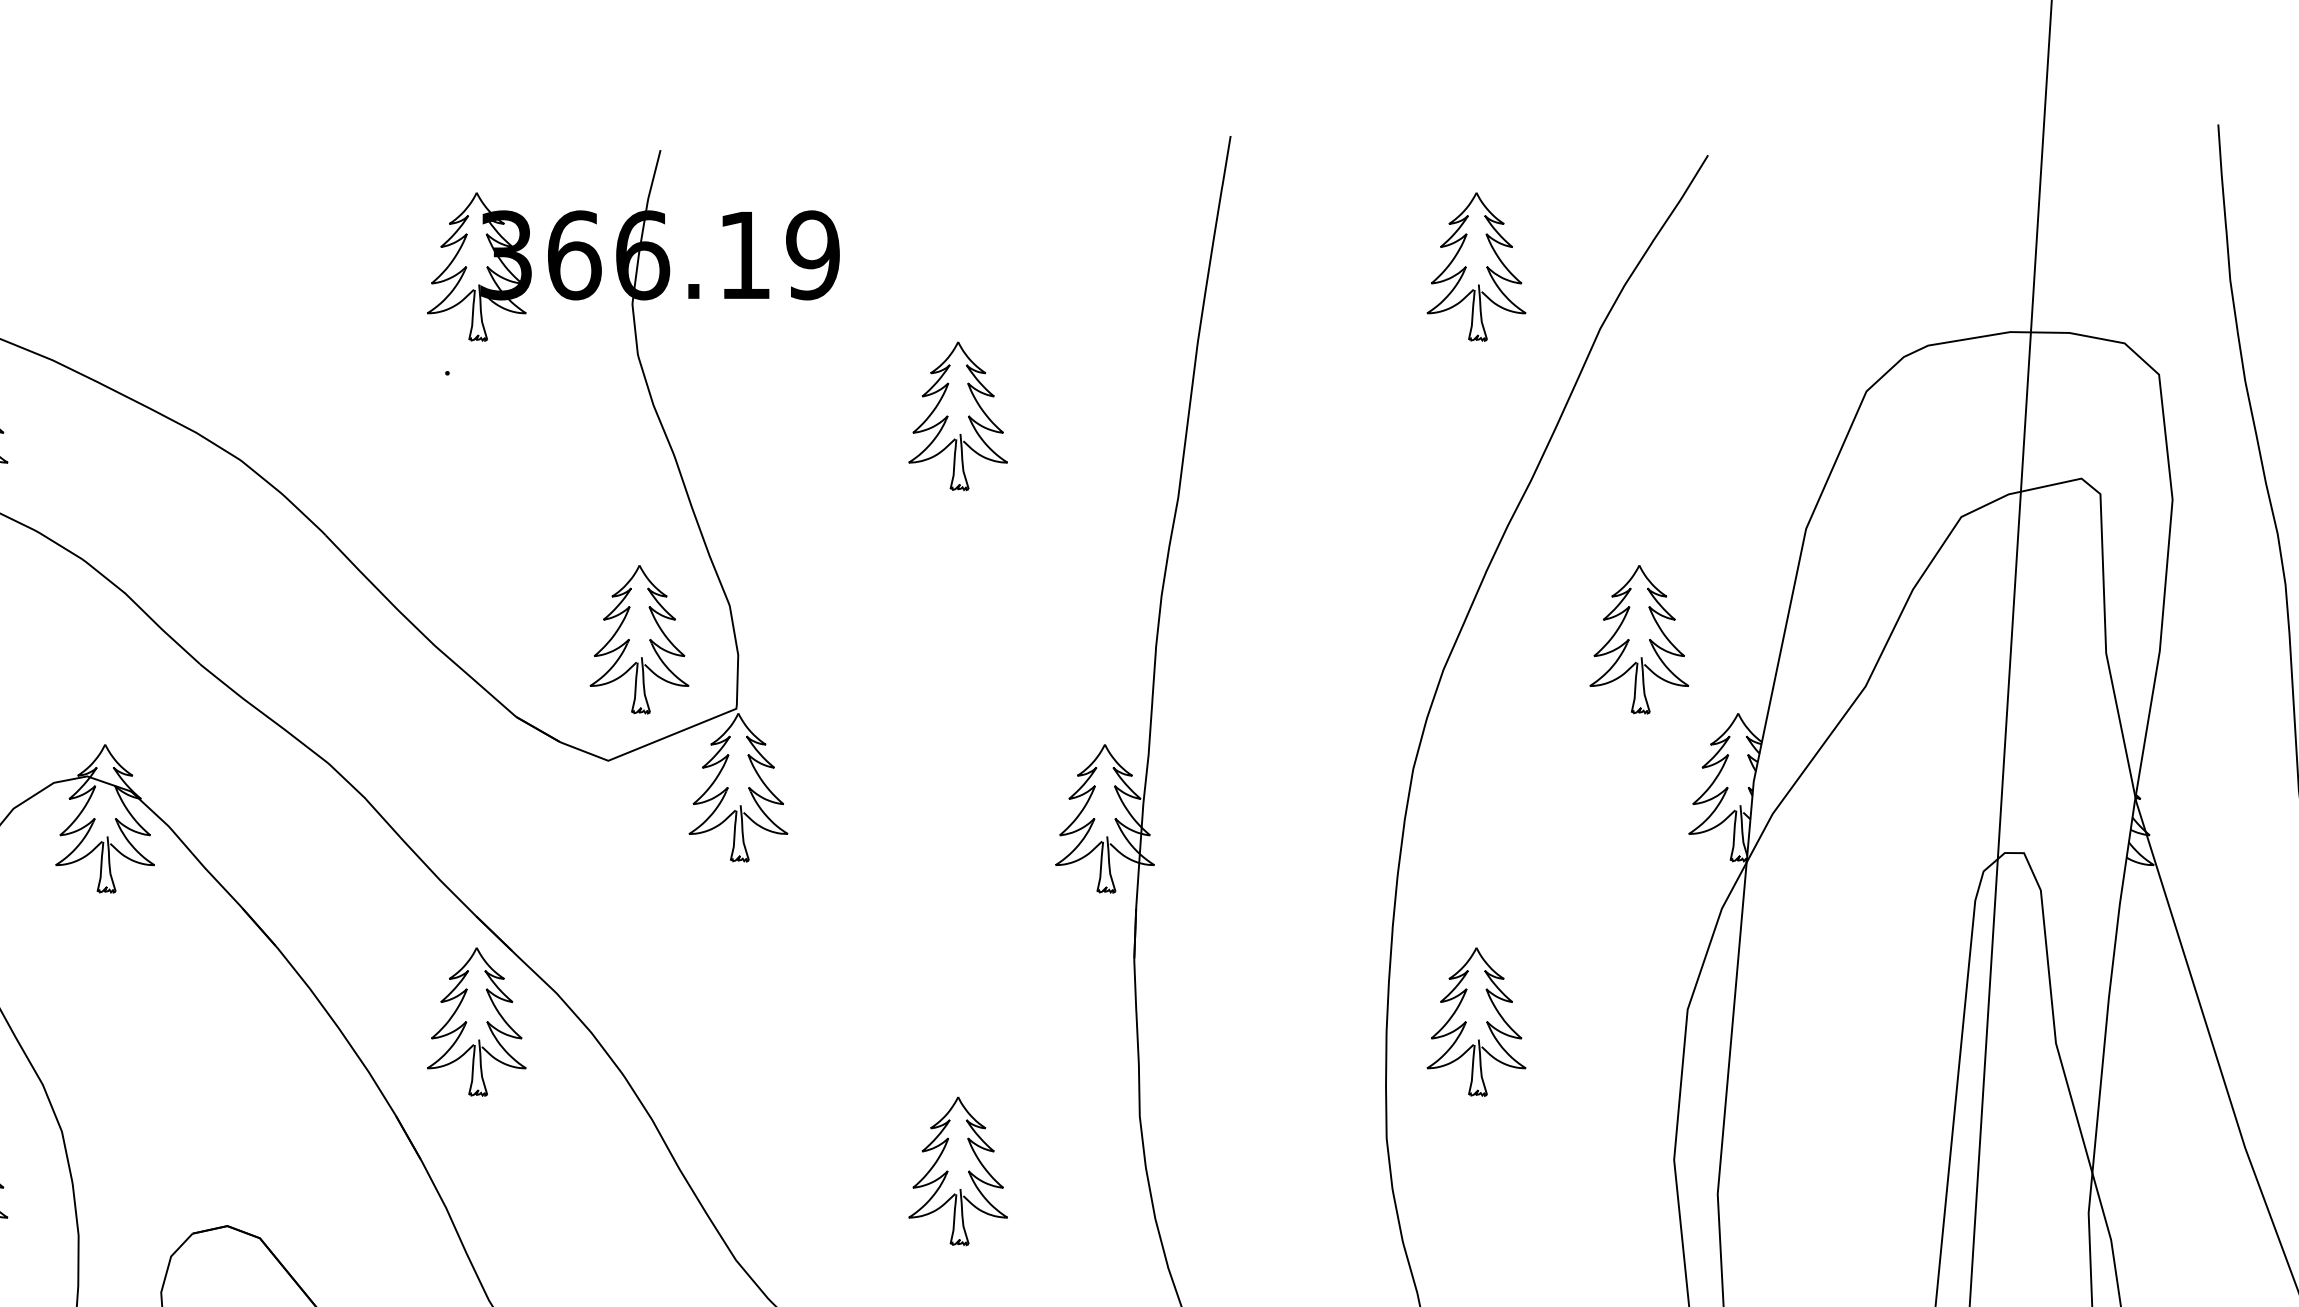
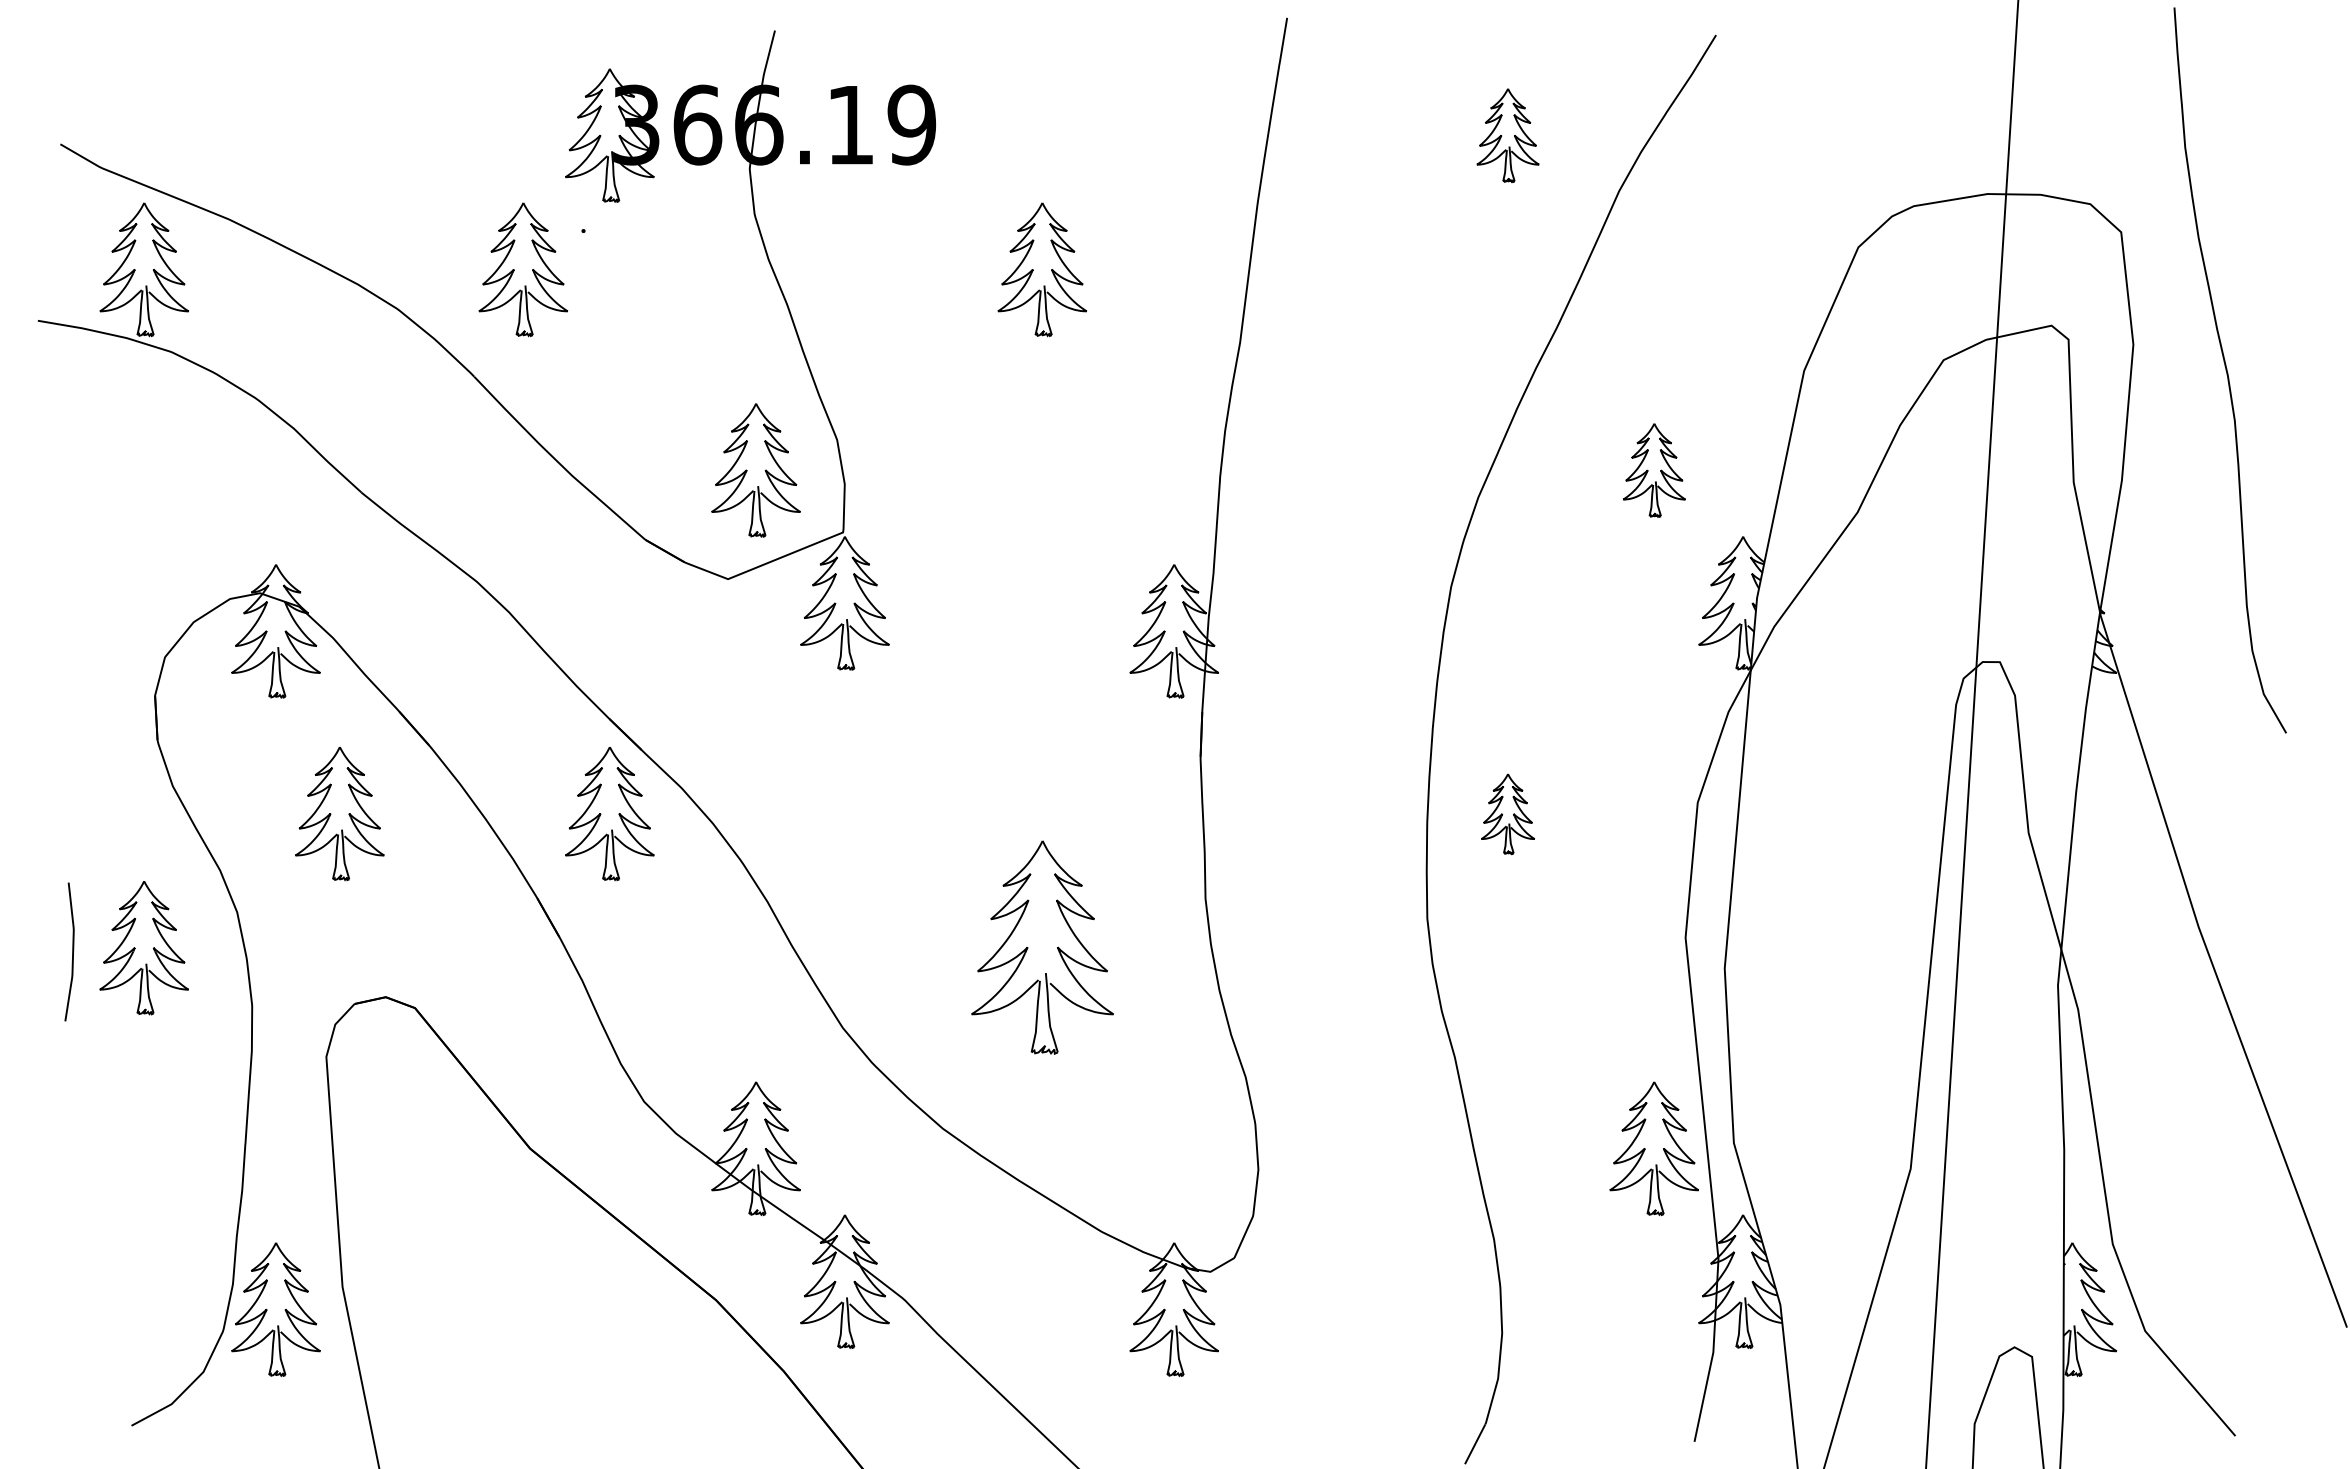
part: (1475, 266) -> (1507, 135), size x0.7
part: (380, 416) -> (523, 269), added
part: (1639, 639) -> (1654, 470), size x0.7
part: (175, 1022) -> (339, 814), added
part: (1475, 1022) -> (1507, 814), size x0.6
part: (957, 1171) -> (1041, 948), size x1.6

